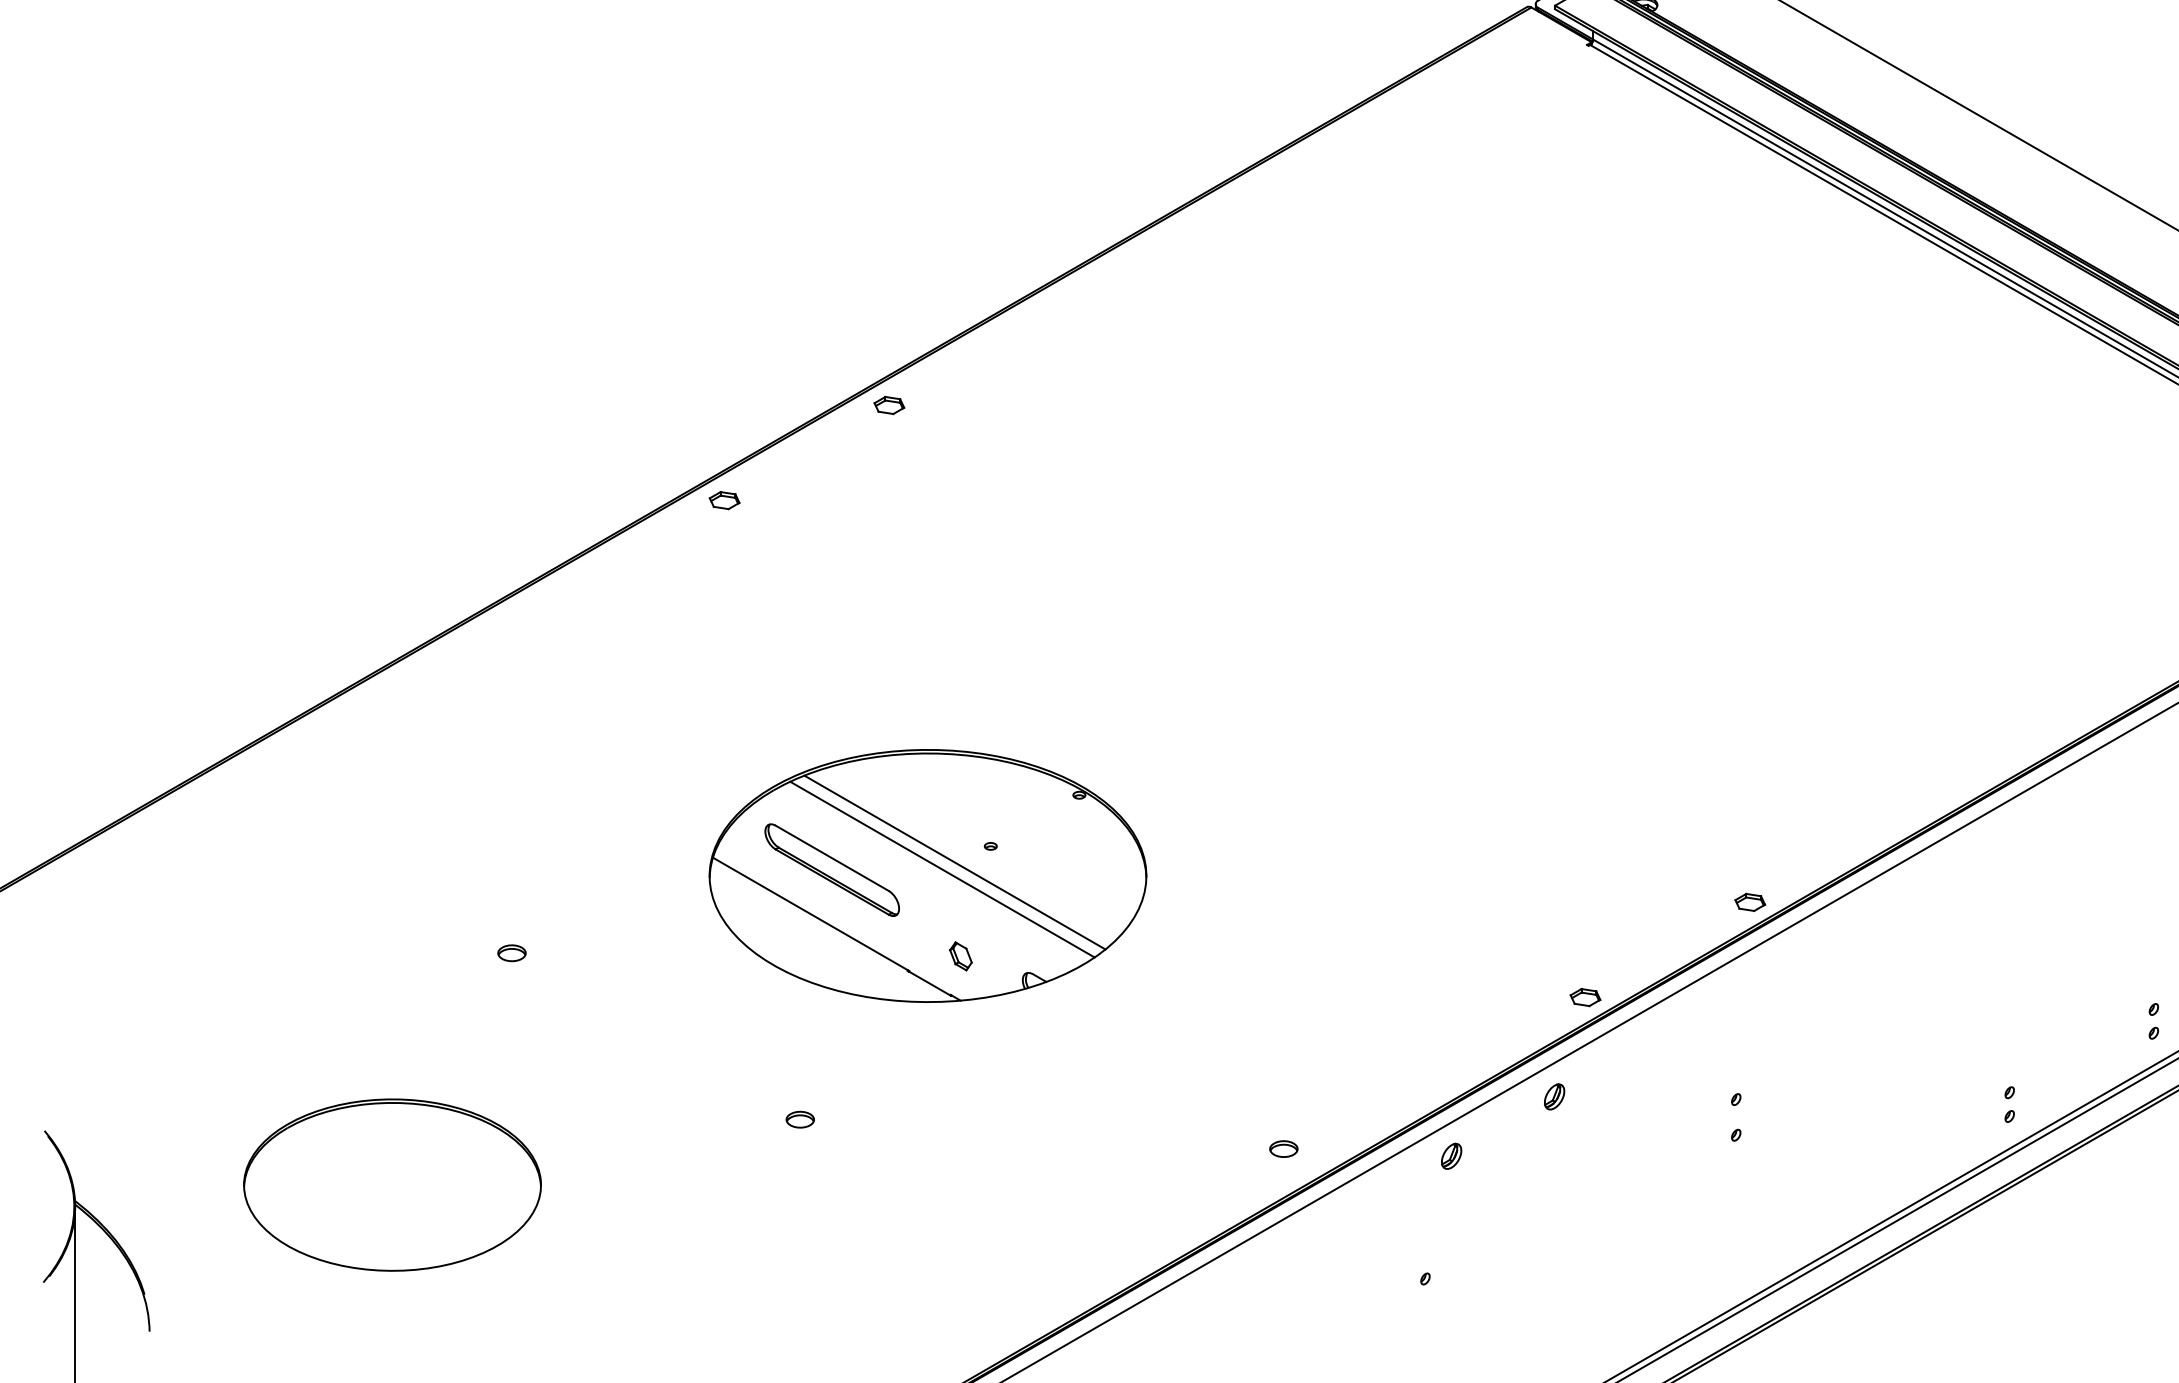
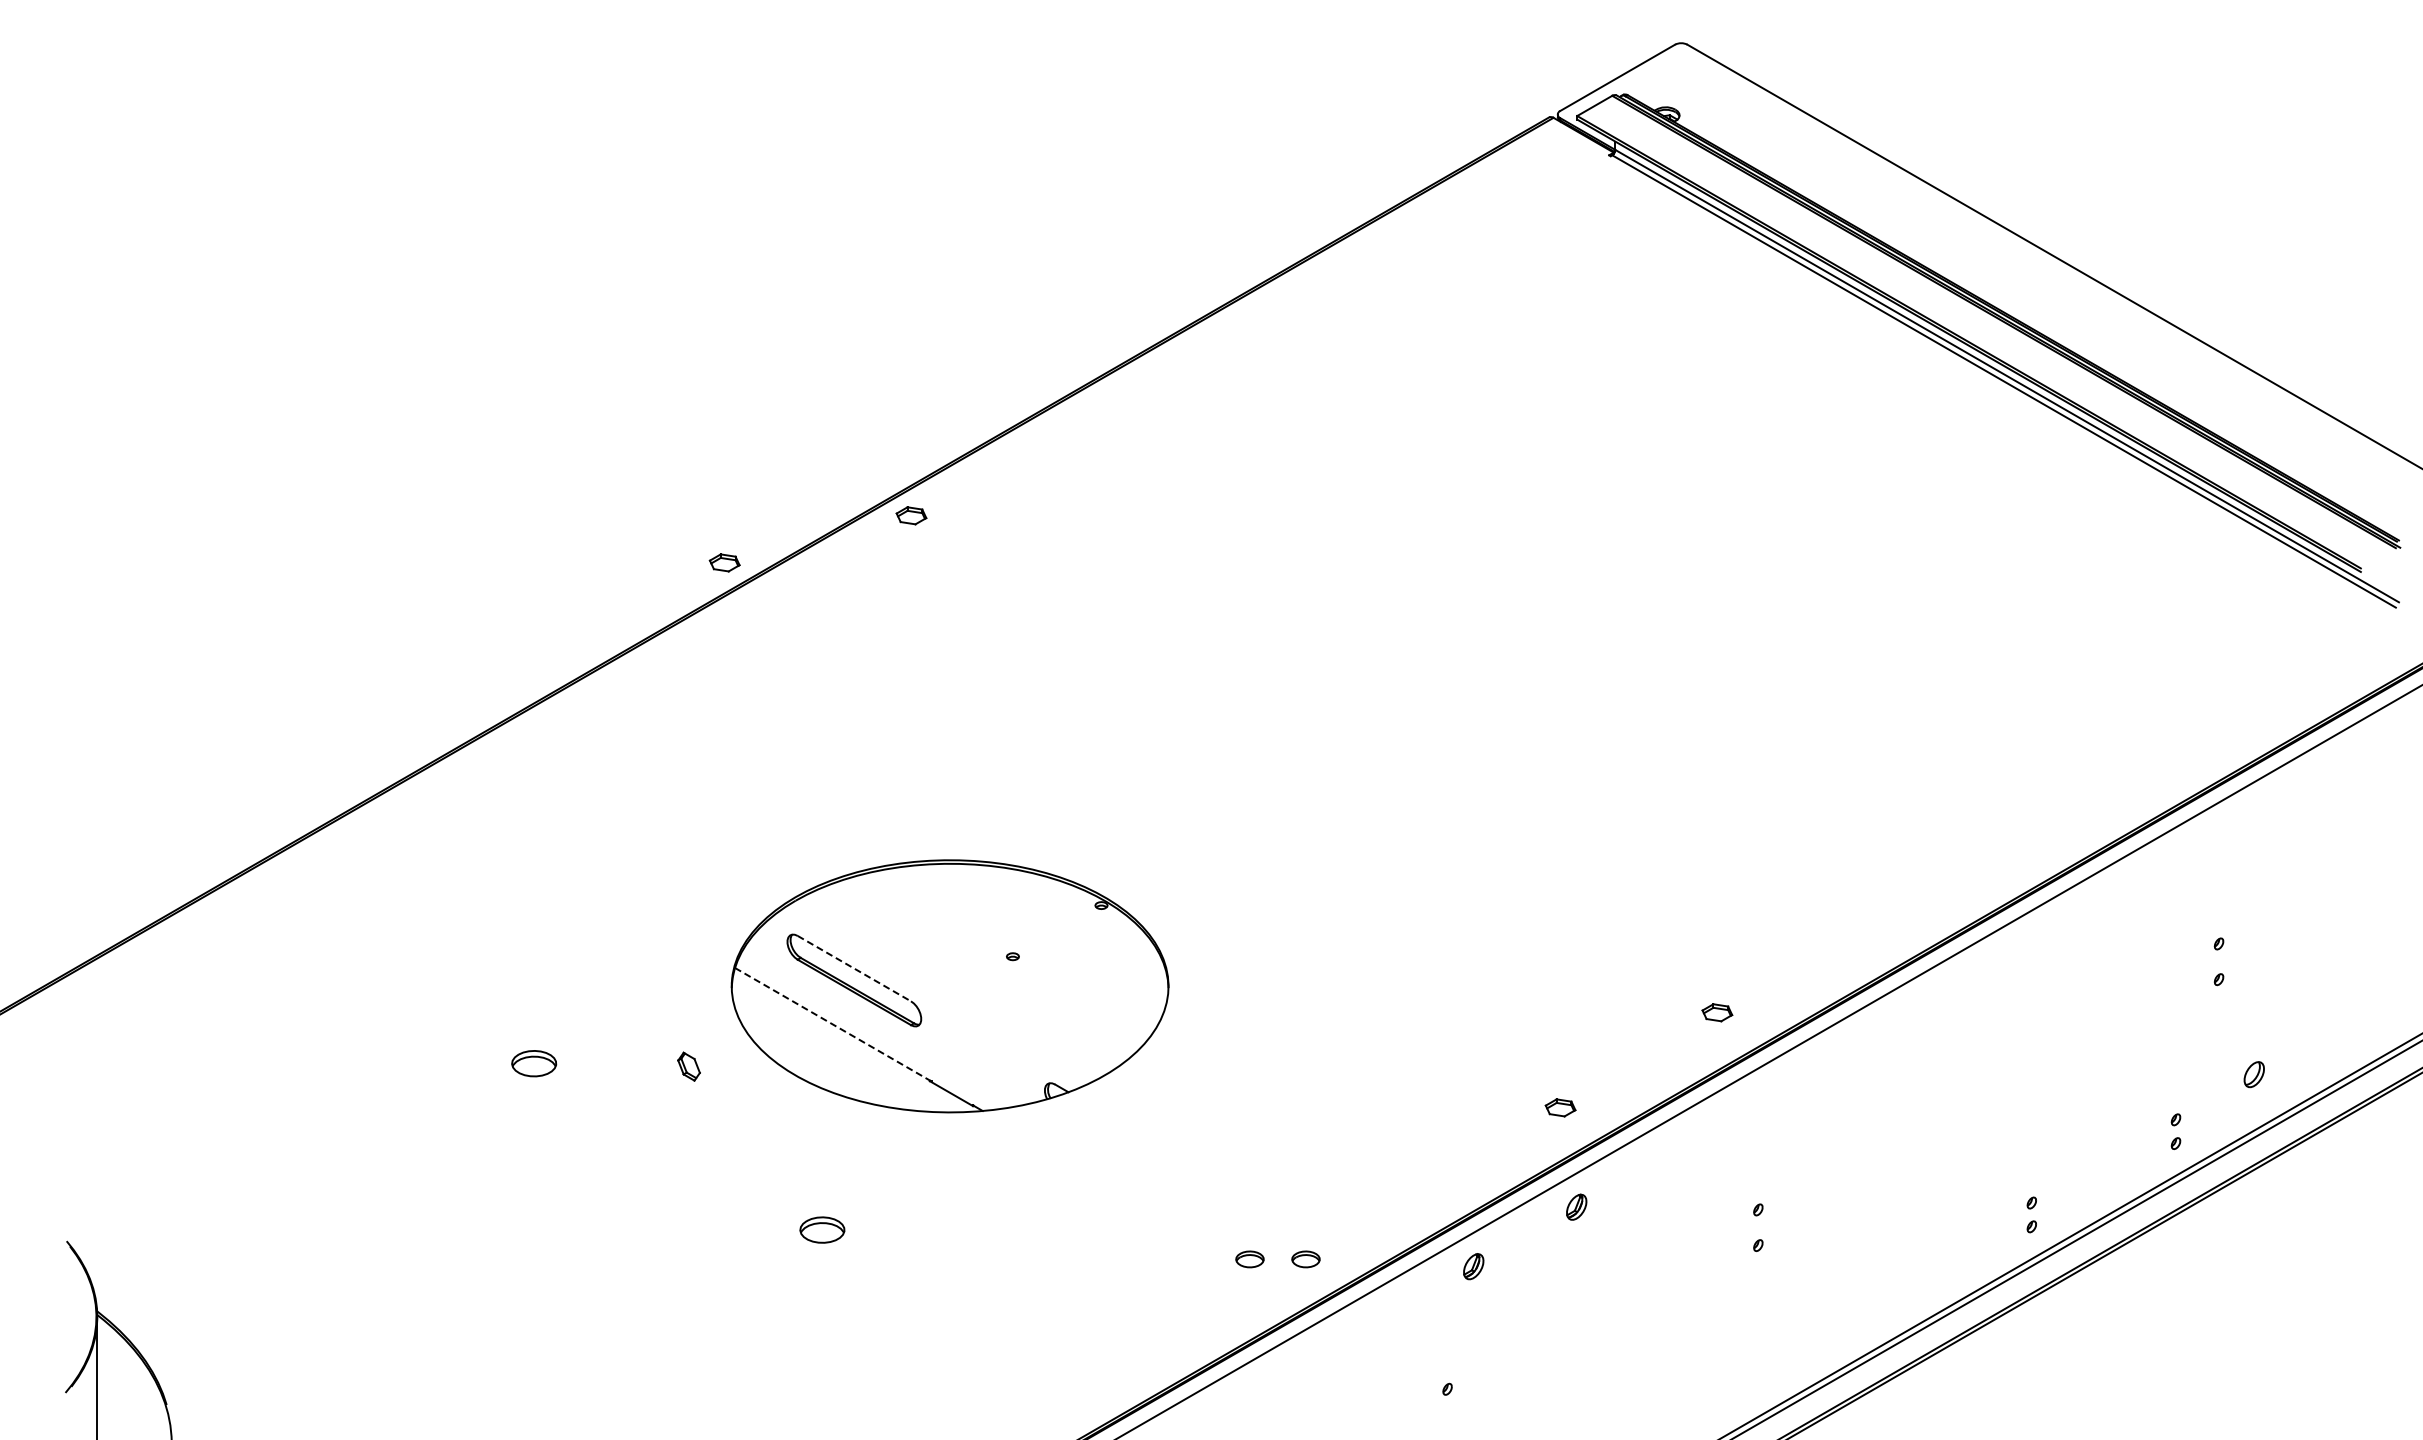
part: (724, 500) -> (724, 562), moved
line: (832, 858) -> (854, 968), solid -> dashed
line: (954, 862) -> (976, 972), removed
line: (942, 869) -> (964, 979), removed
part: (1750, 902) -> (1717, 1012), moved
line: (811, 914) -> (833, 1024), solid -> dashed
part: (511, 953) -> (533, 1063), size x1.6
part: (960, 956) -> (688, 1066), moved
part: (1585, 997) -> (1560, 1107), moved
part: (800, 1119) -> (822, 1229), size x1.6
part: (1227, 1149) -> (1249, 1259), added
part: (392, 1185) -> (414, 1295), removed

